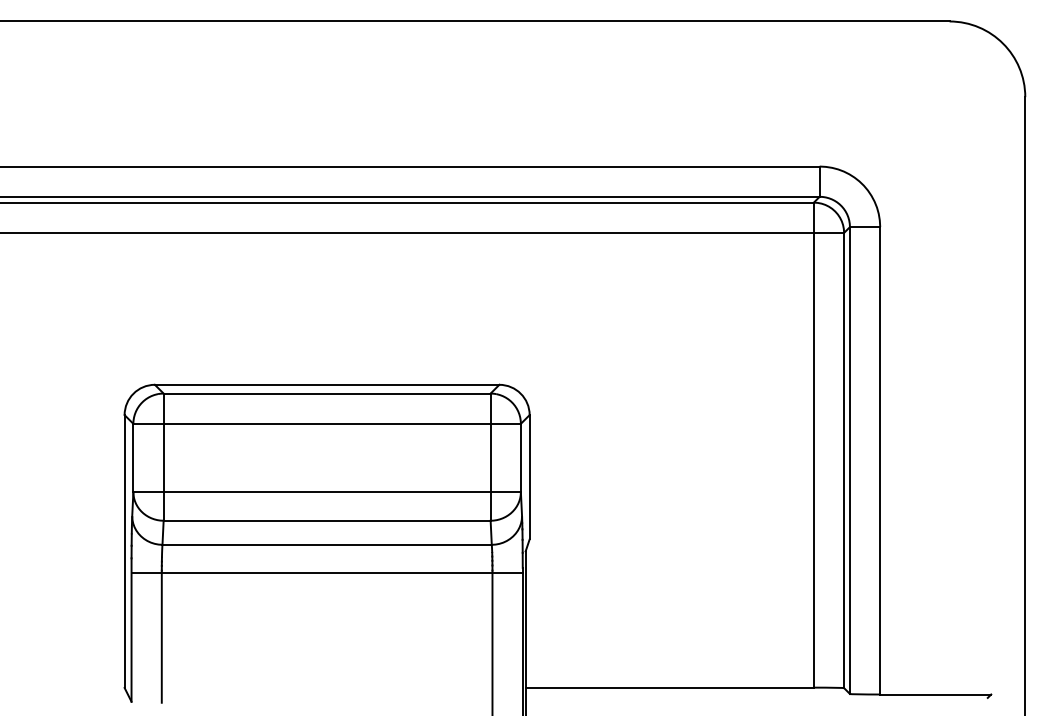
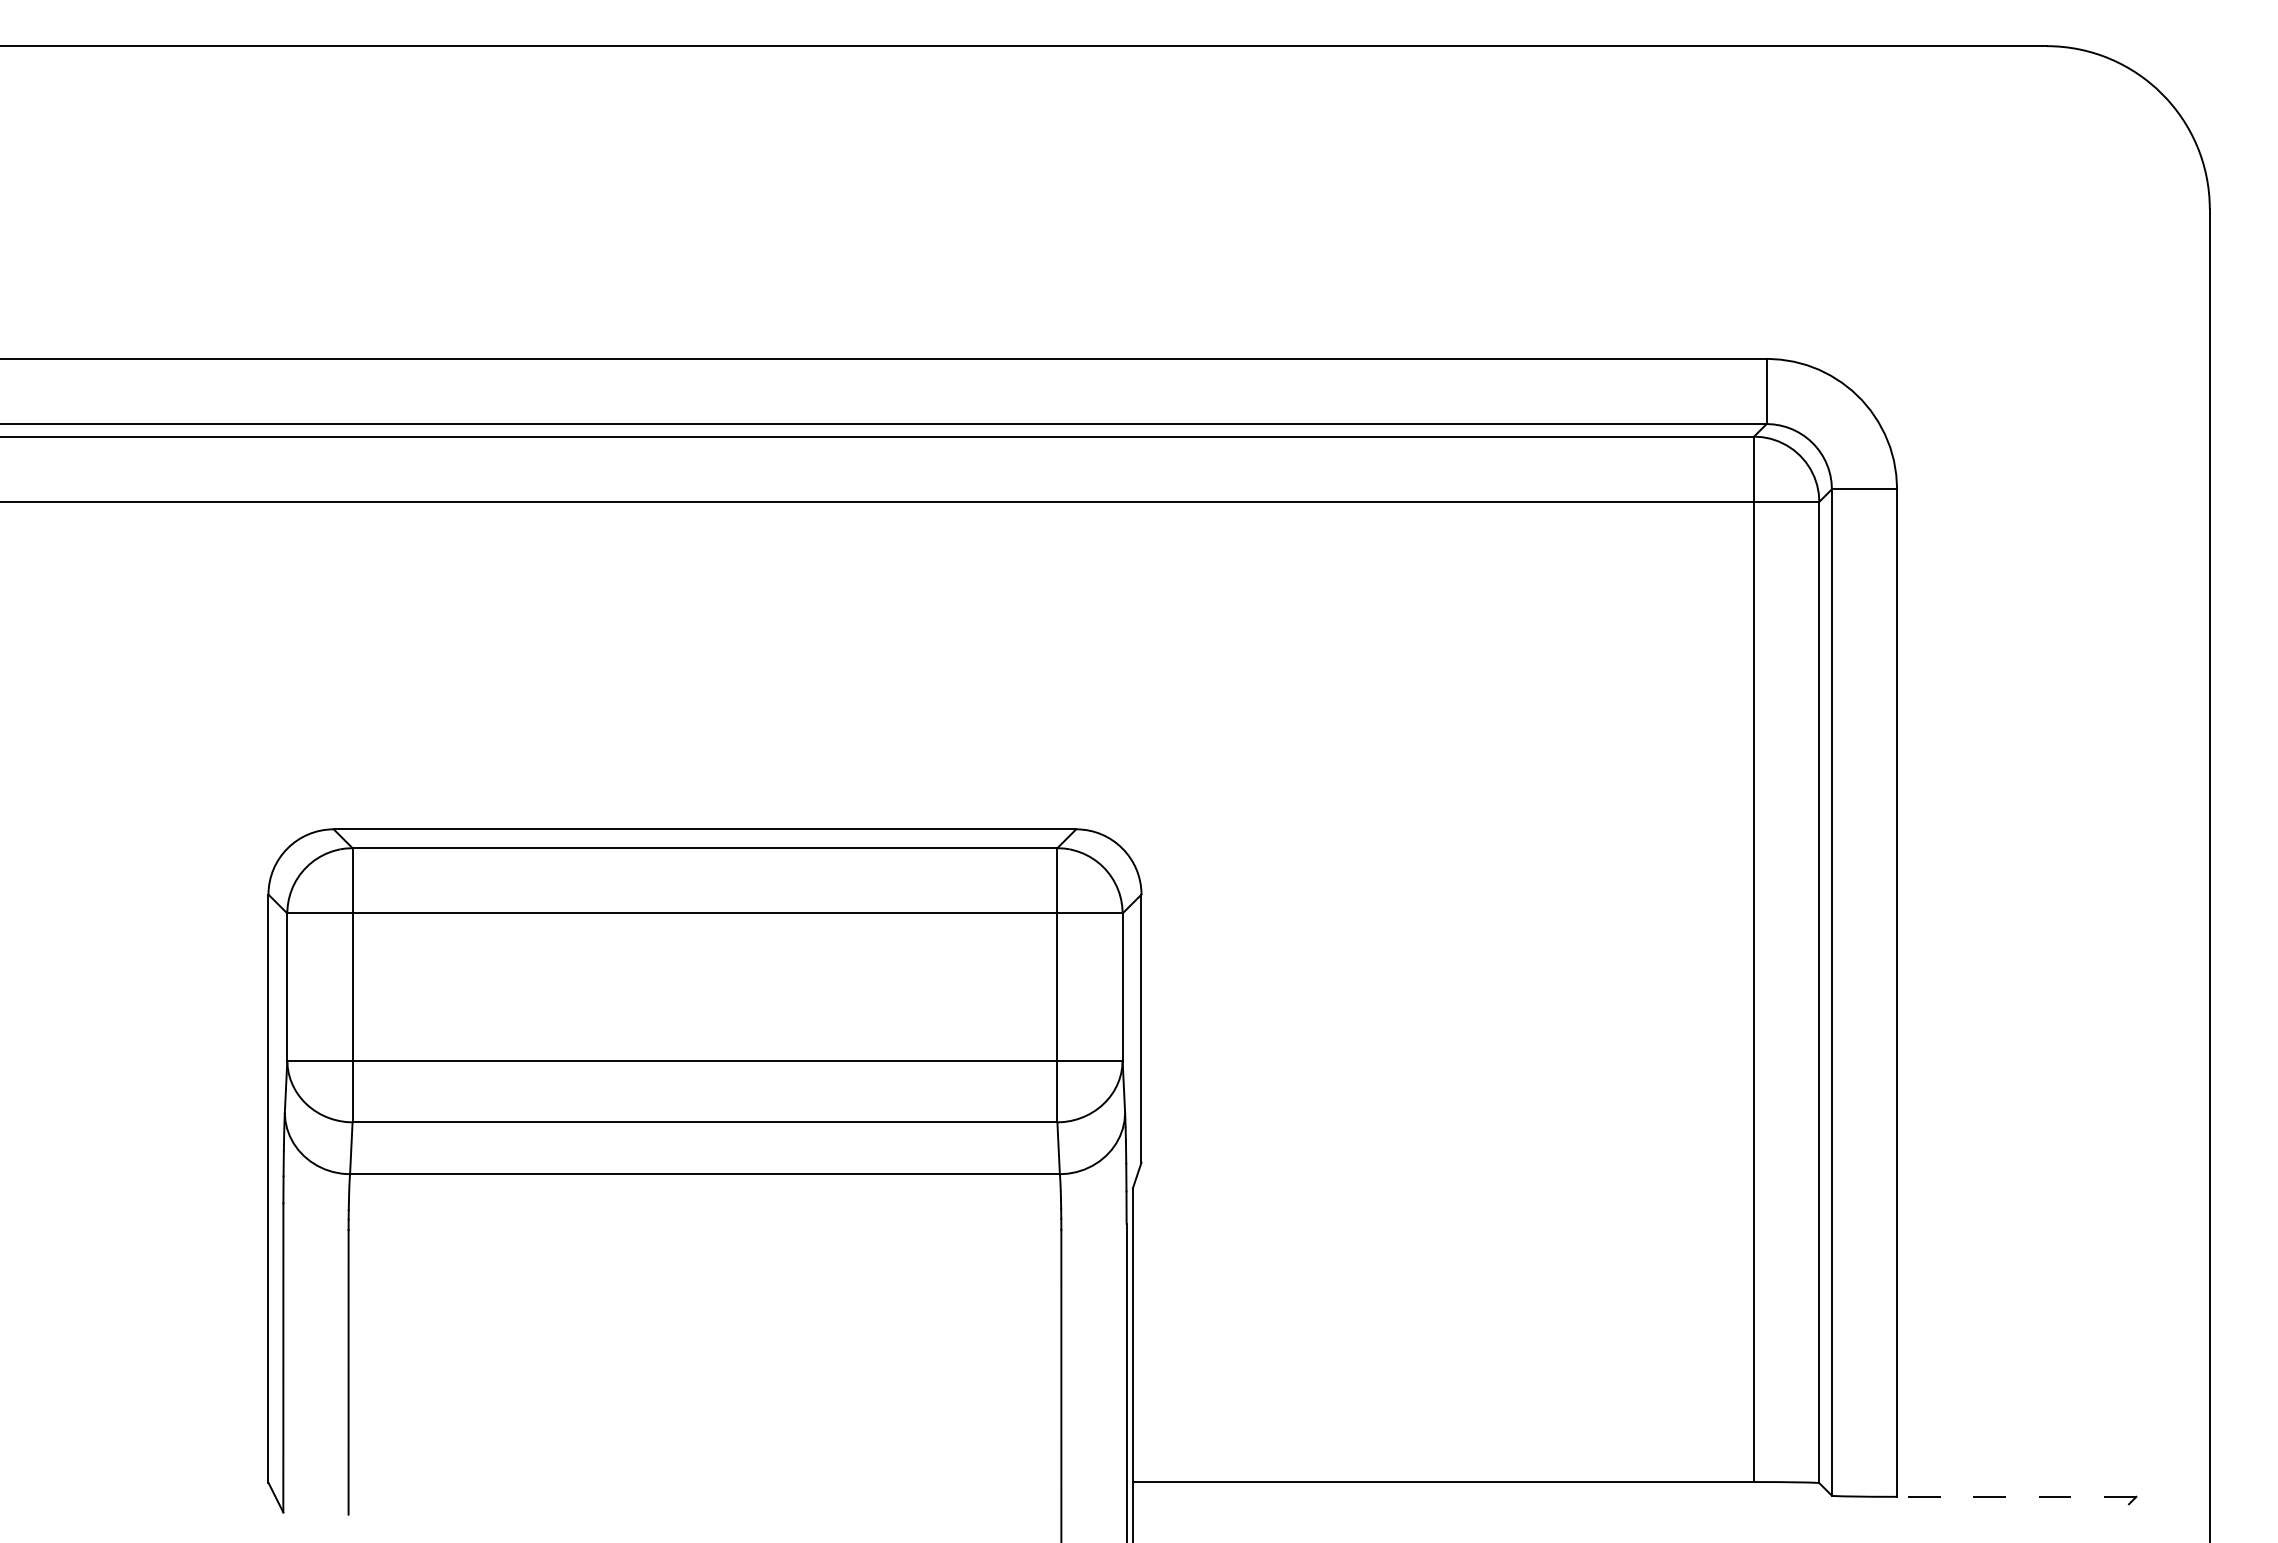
line: (326, 573) -> (703, 1236), removed
line: (935, 694) -> (2016, 1496), solid -> dashed

